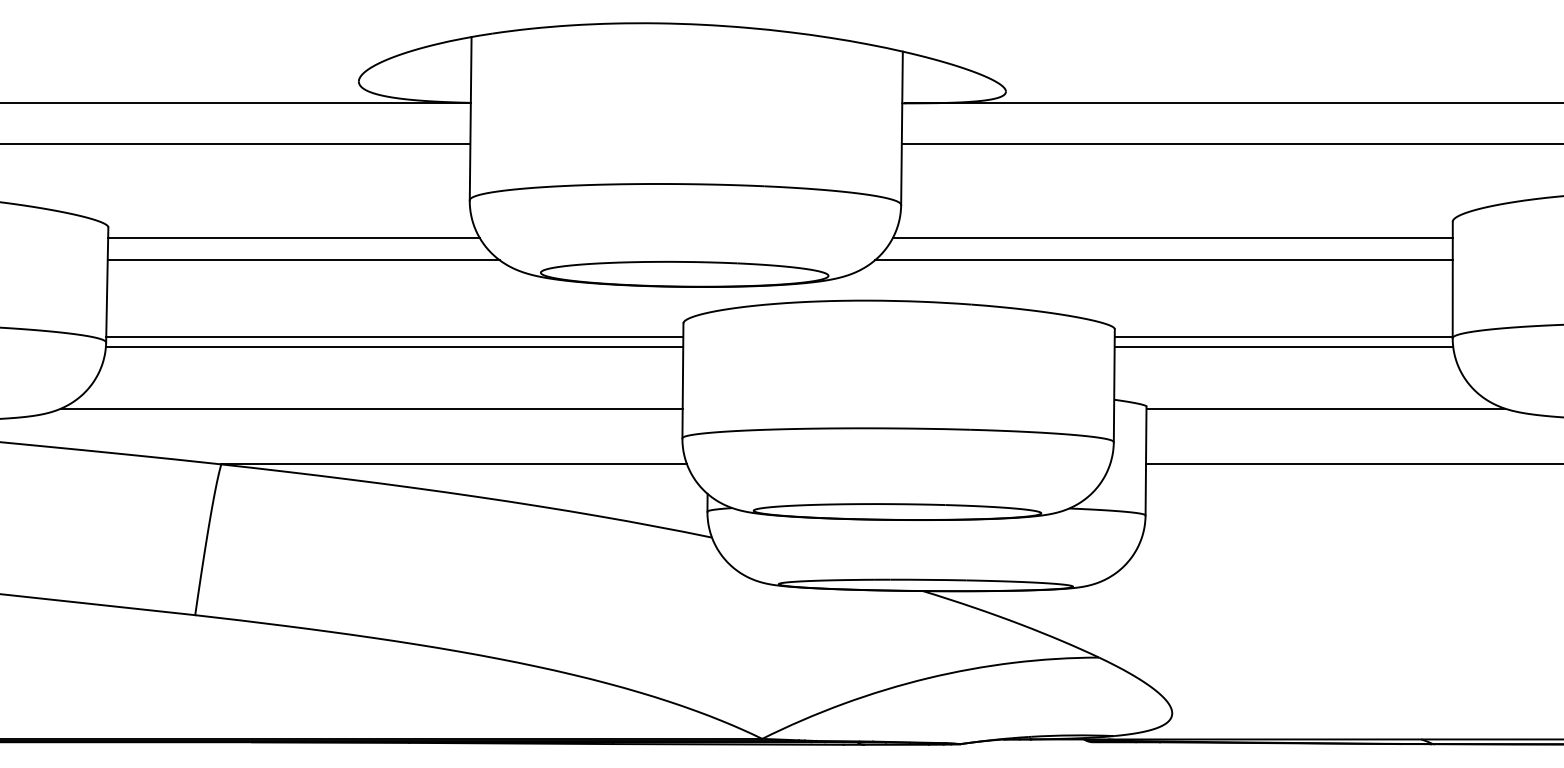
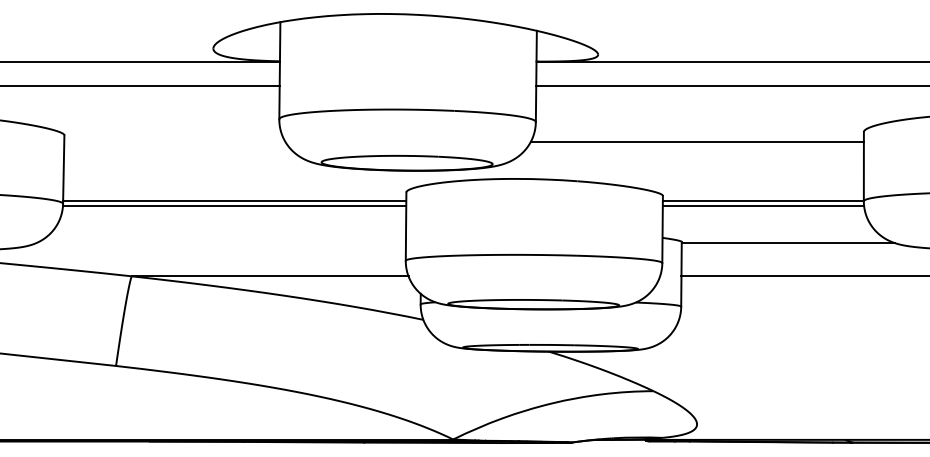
line: (293, 237) -> (174, 141), removed
line: (303, 259) -> (180, 154), removed
line: (1162, 259) -> (691, 154), removed
line: (370, 409) -> (220, 243), removed

